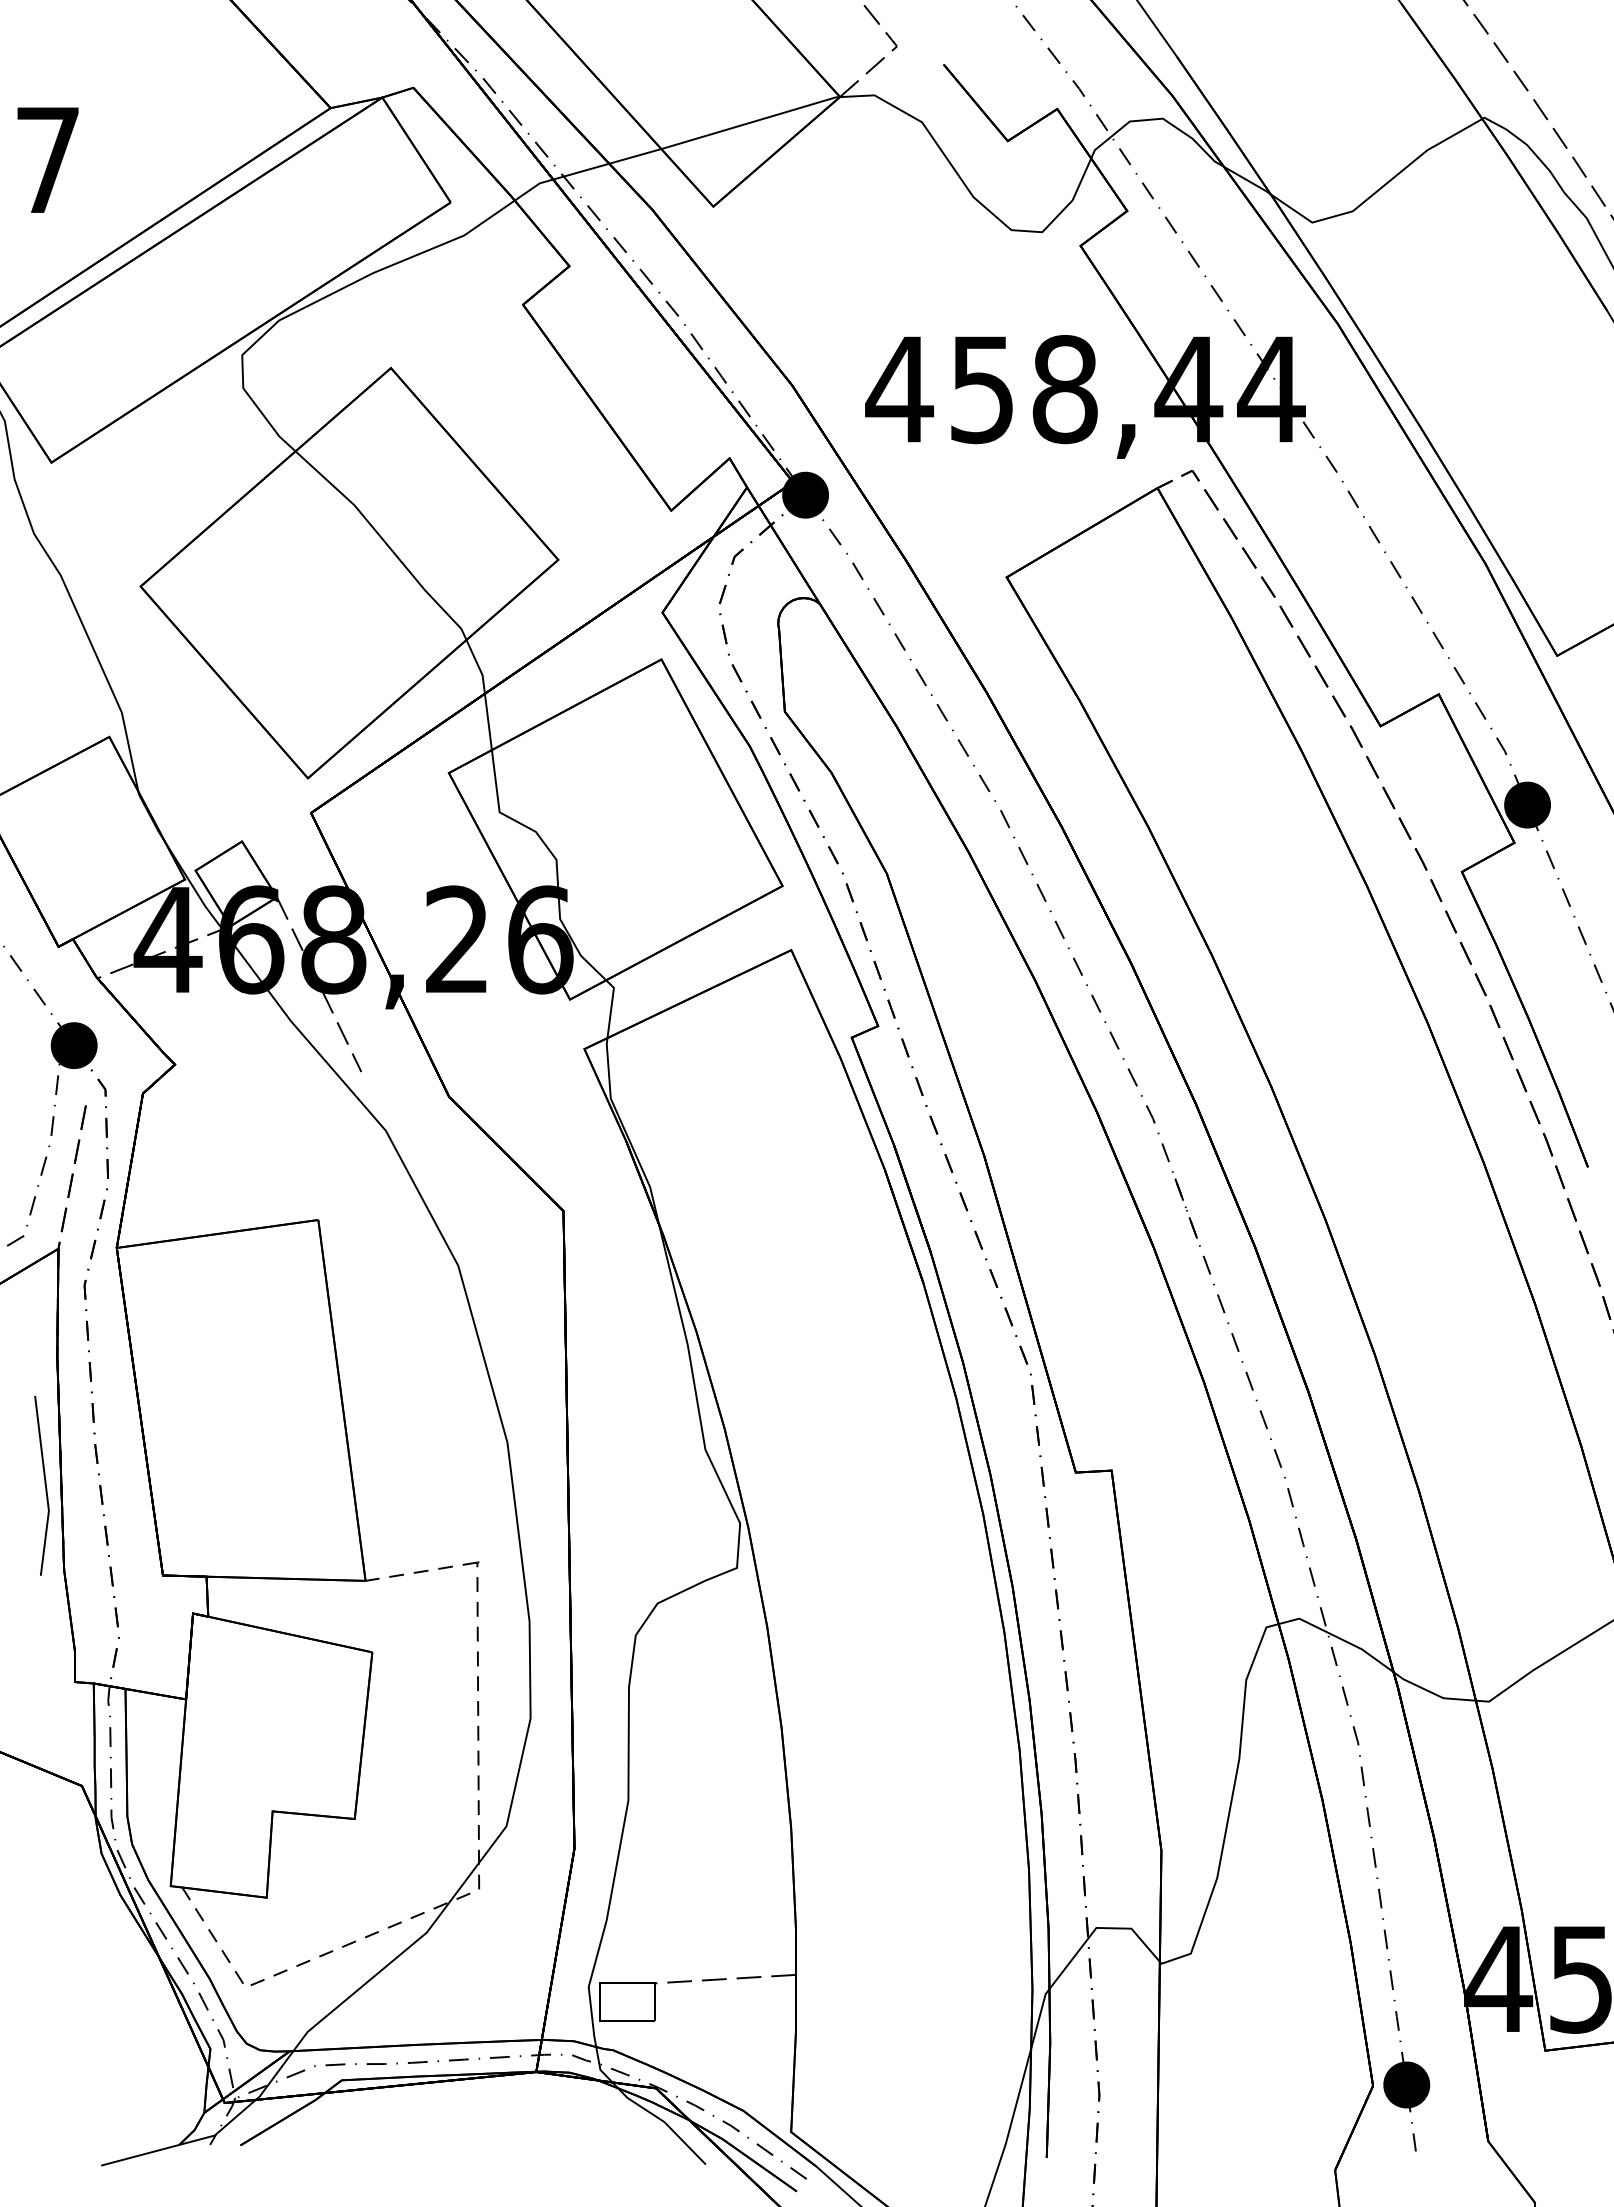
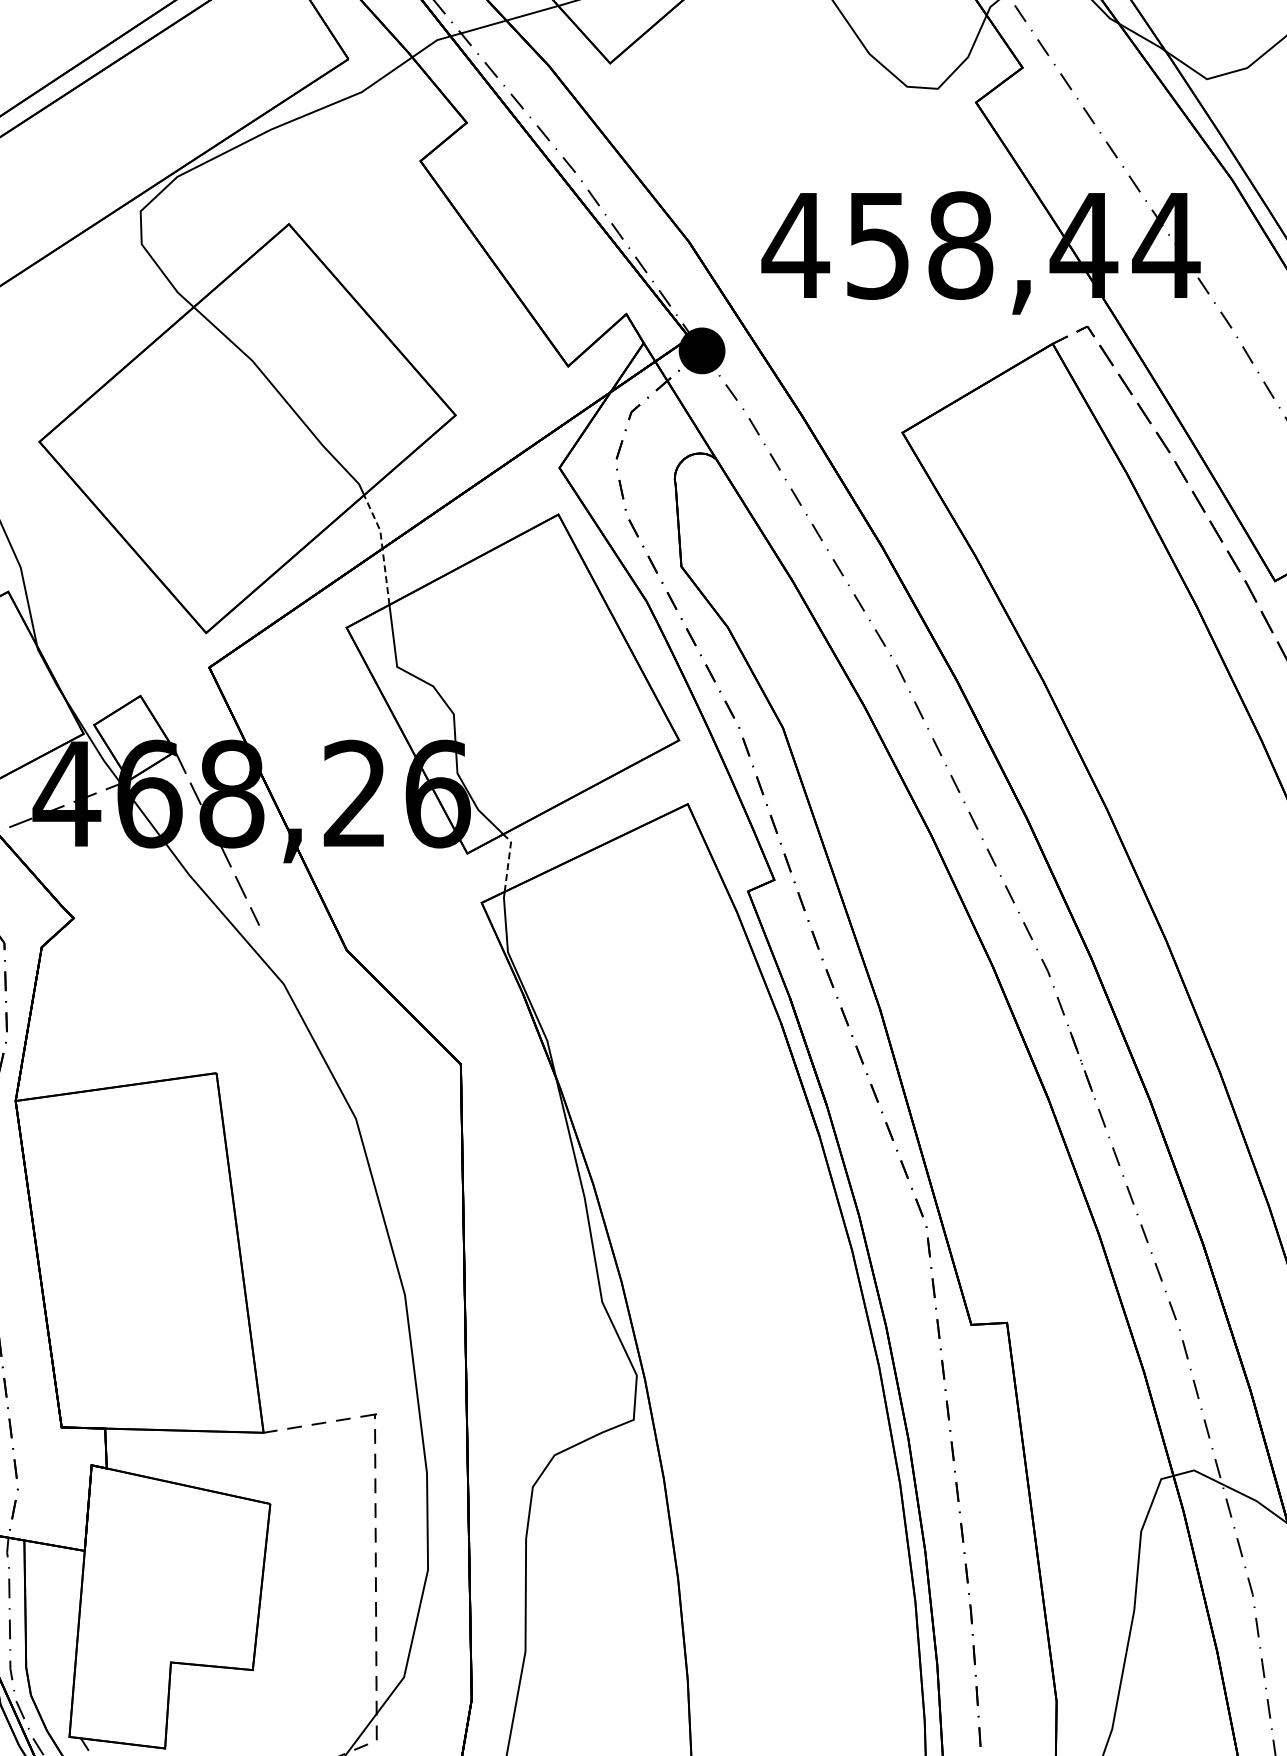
line: (484, 693) -> (382, 548), solid -> dashed
line: (611, 1006) -> (508, 860), solid -> dashed

